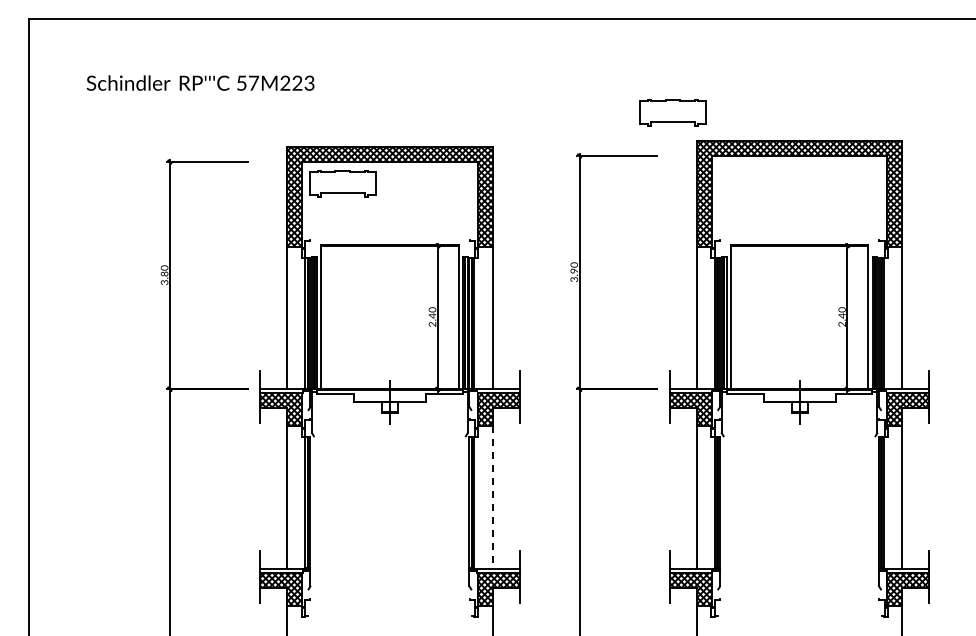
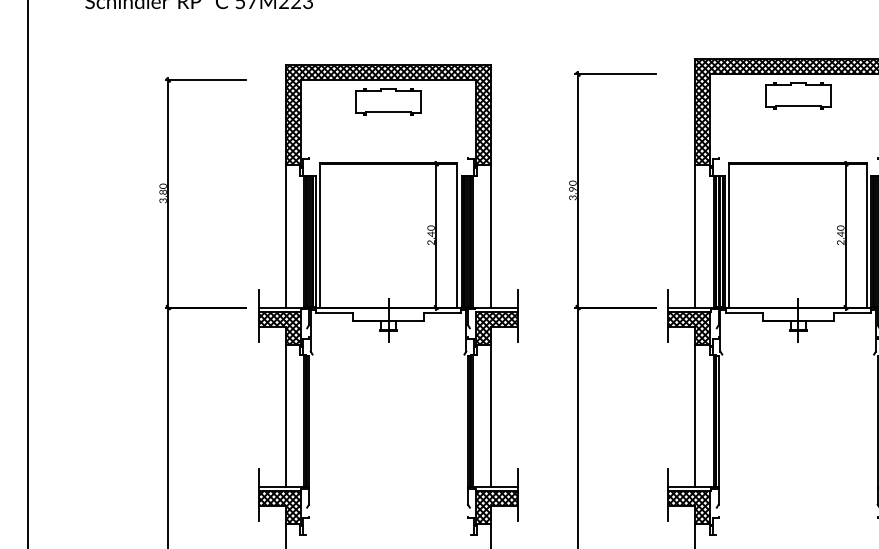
part: (672, 112) -> (798, 95), moved
part: (342, 183) -> (388, 101), moved
line: (492, 498) -> (491, 416), dashed -> solid

